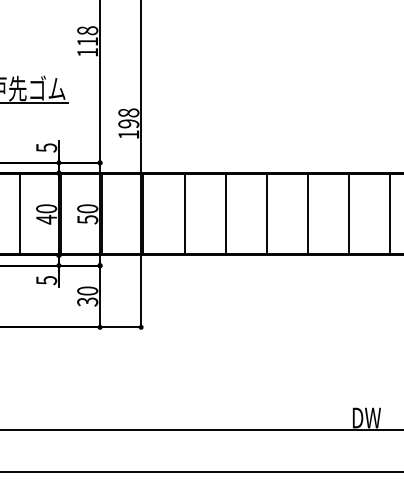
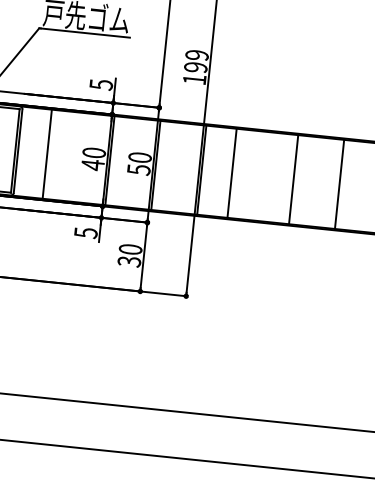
text: (128, 112) -> (196, 54), 198 -> 199
line: (20, 214) -> (47, 154), moved
line: (184, 214) -> (232, 173), moved

